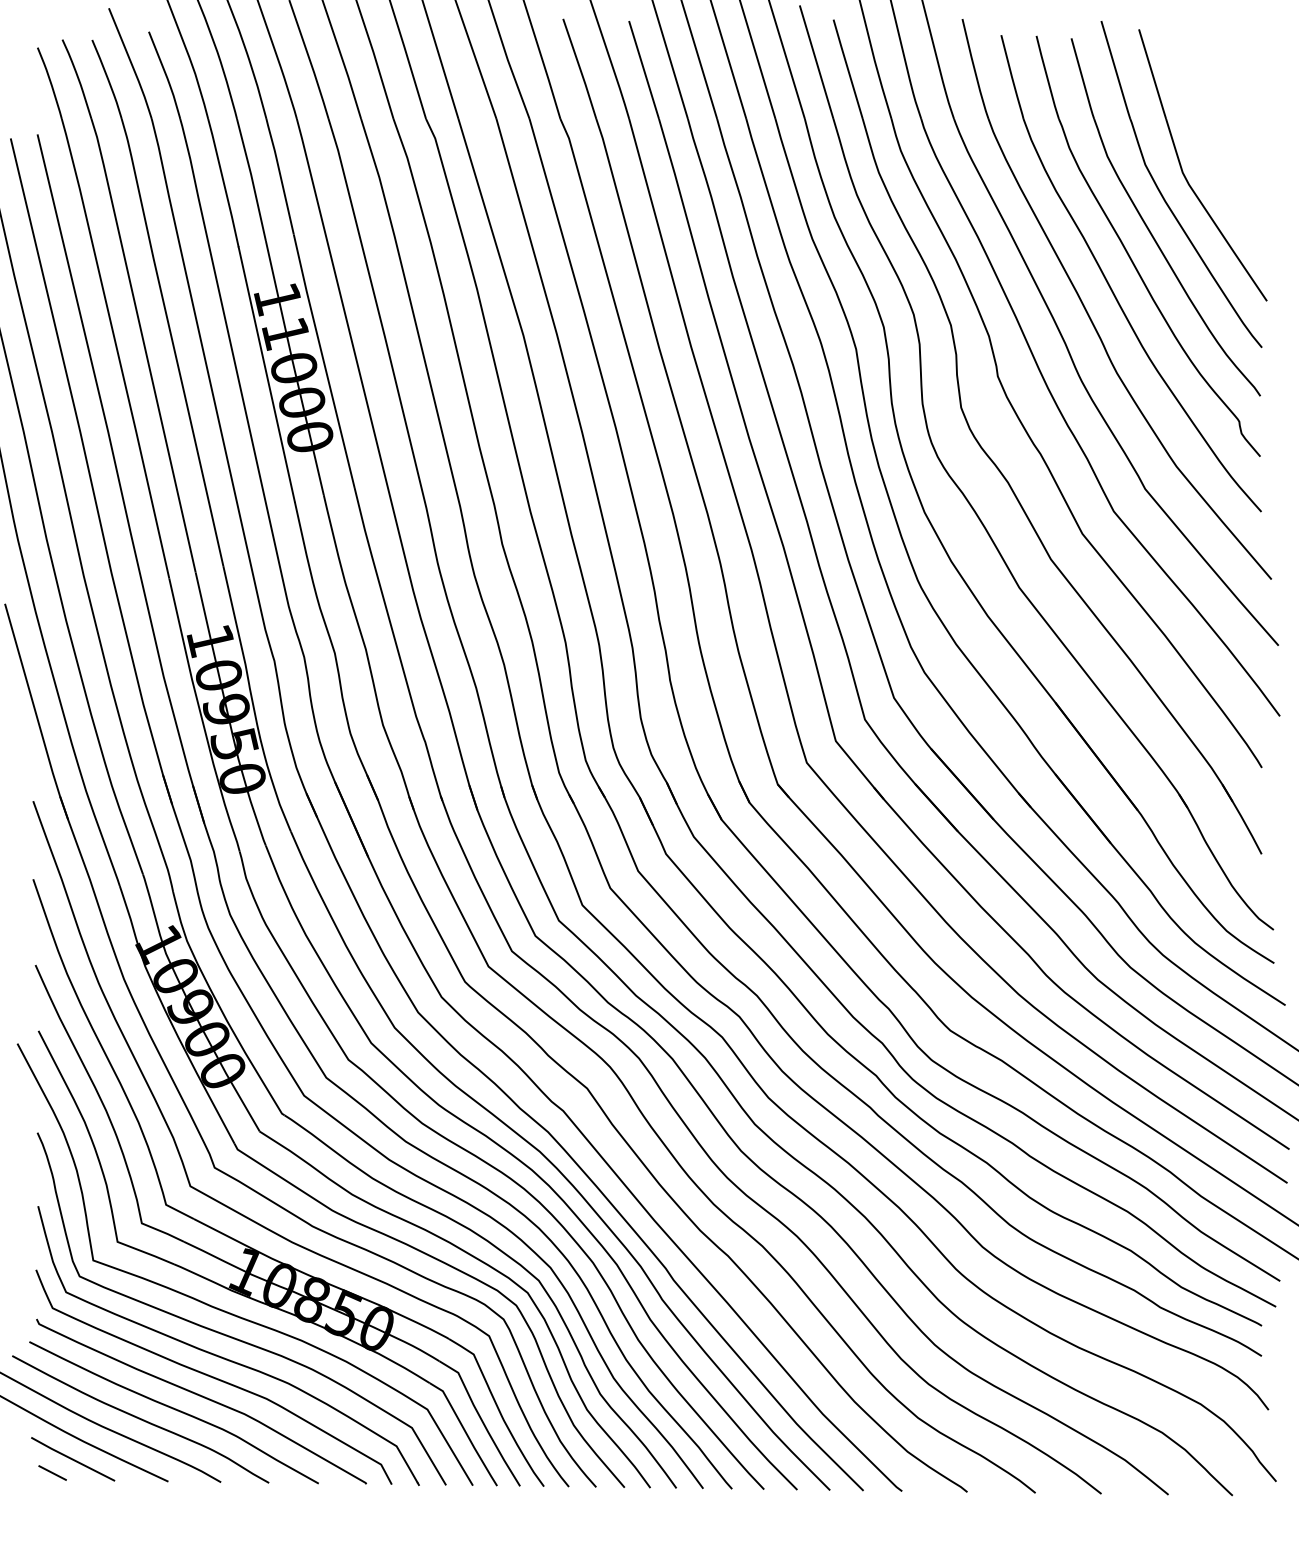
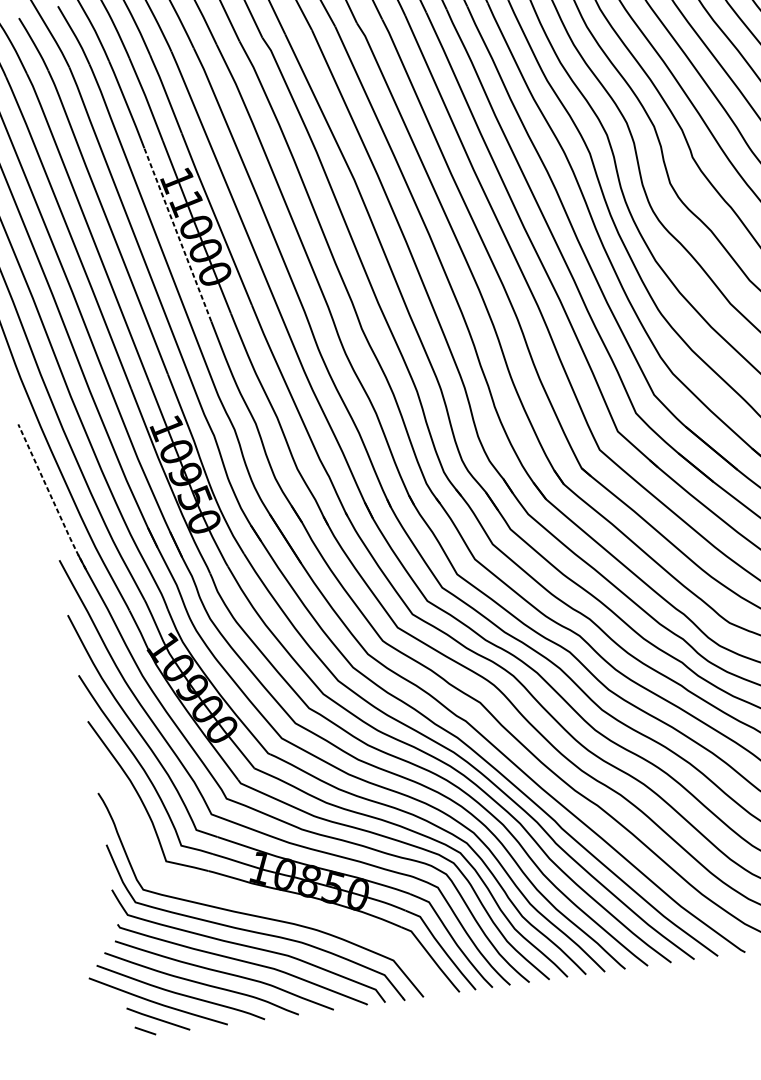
line: (266, 374) -> (177, 234), solid -> dashed
line: (35, 713) -> (51, 498), solid -> dashed
curve: (225, 1310) -> (249, 898), removed

